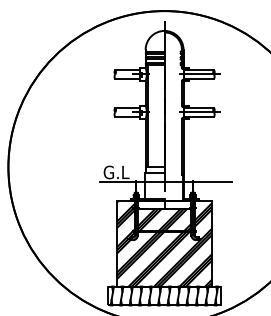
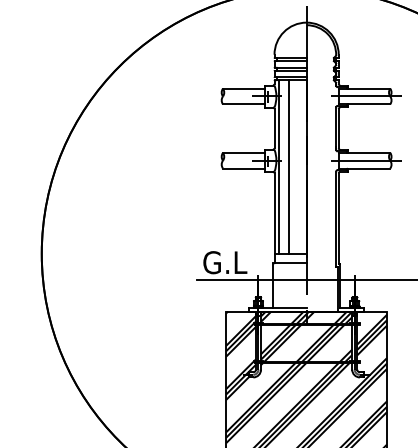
line: (154, 116) -> (289, 167), added
hatch: (164, 204) -> (306, 316), added

